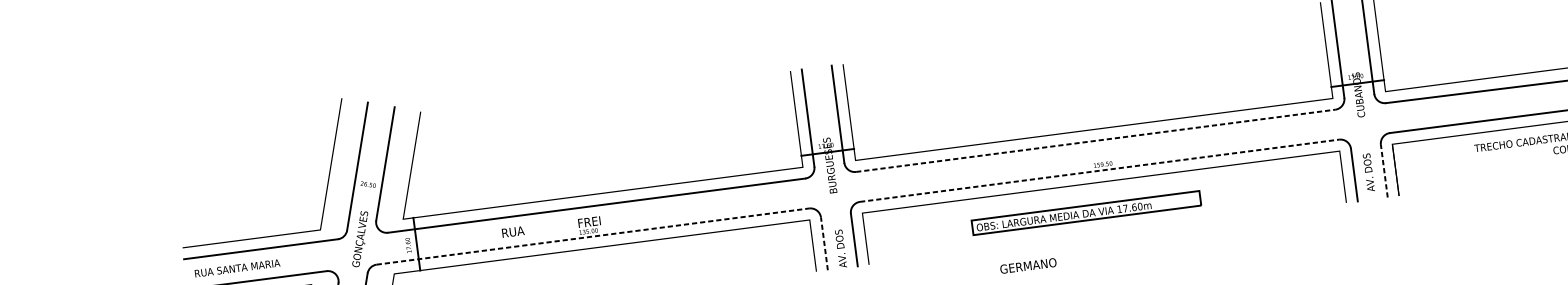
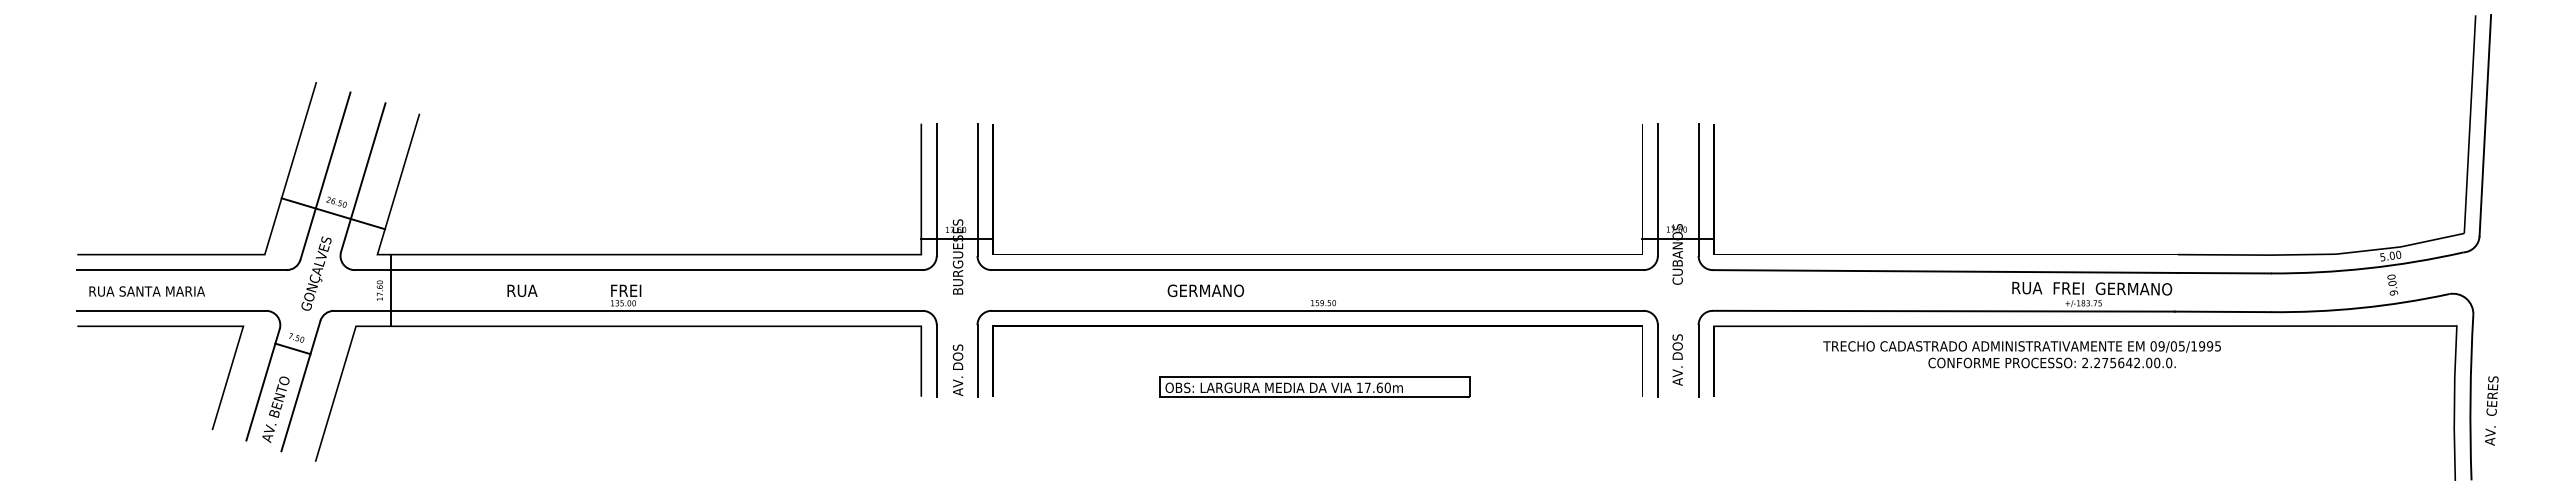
line: (1095, 141) -> (1317, 270), dashed -> solid
line: (1099, 170) -> (1317, 310), dashed -> solid
line: (1384, 170) -> (1698, 360), dashed -> solid
line: (366, 193) -> (333, 213), added
part: (1086, 212) -> (1314, 386), moved
line: (593, 236) -> (628, 310), dashed -> solid
line: (824, 243) -> (936, 360), dashed -> solid
text: (1028, 265) -> (1205, 290), moved

